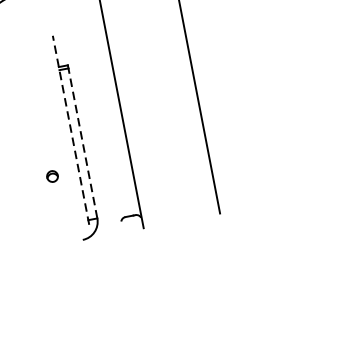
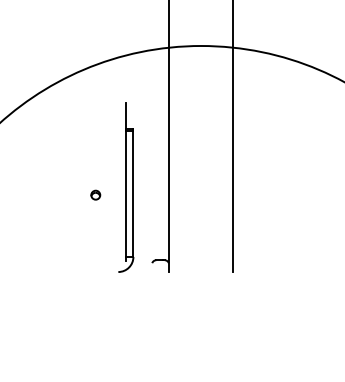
line: (70, 130) -> (125, 181), dashed -> solid
line: (83, 143) -> (133, 194), dashed -> solid
part: (52, 175) -> (95, 194), moved

